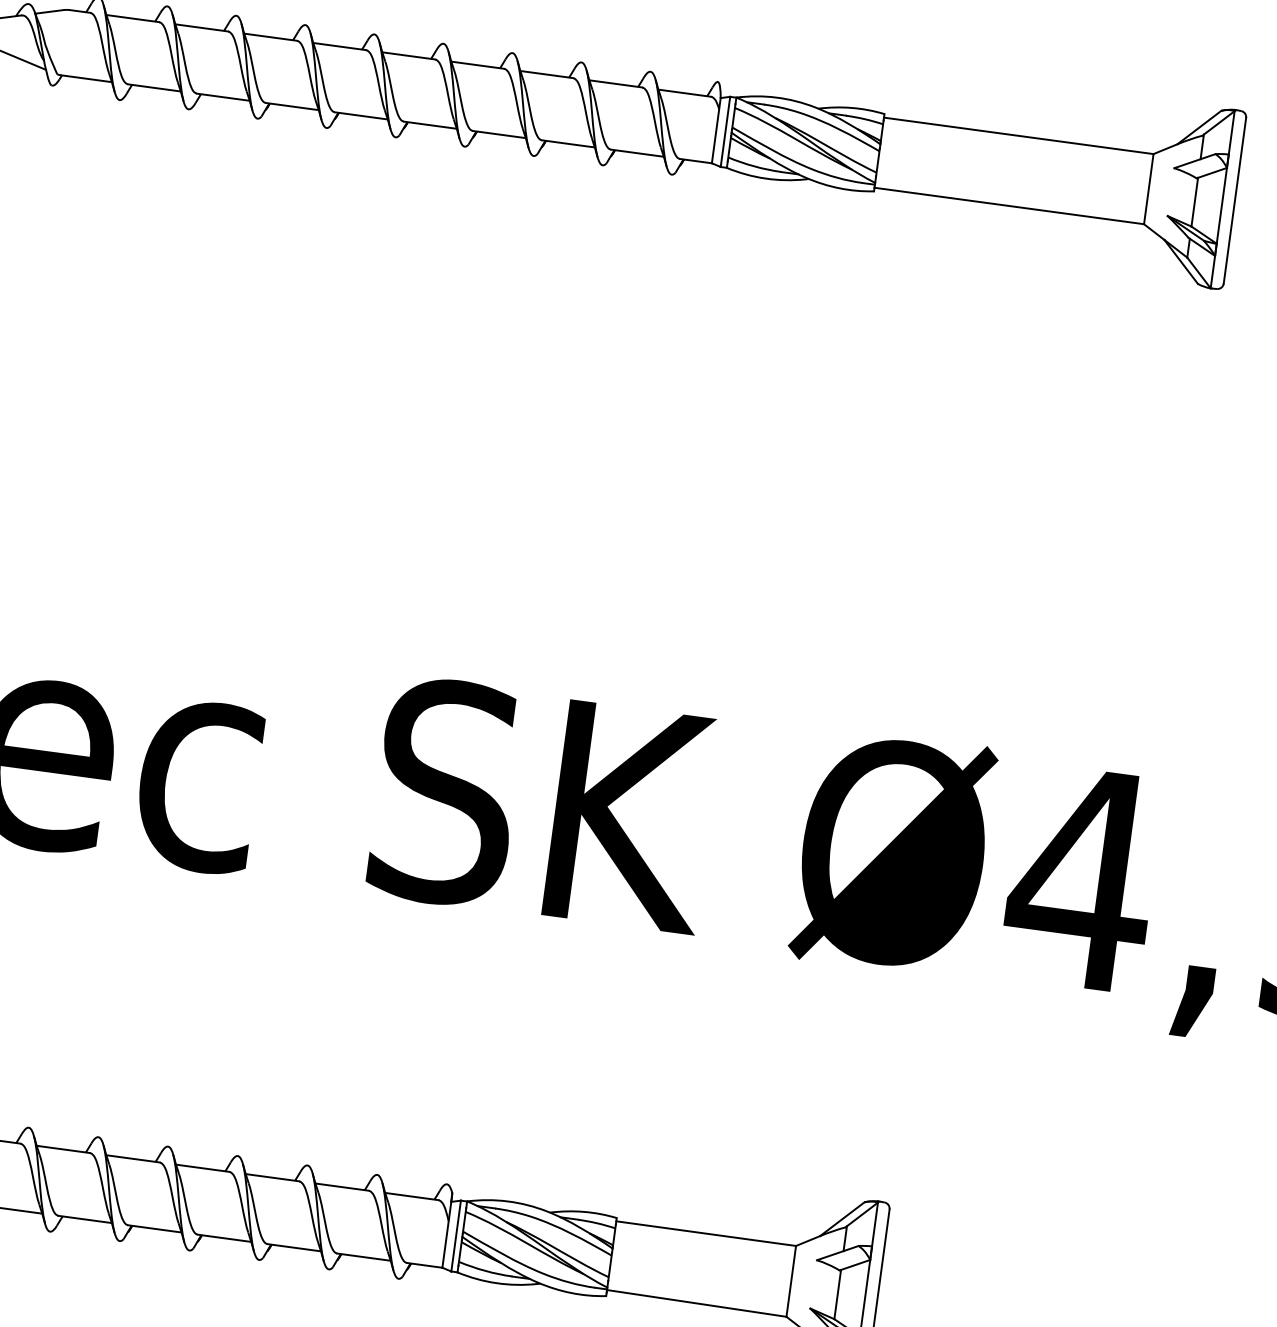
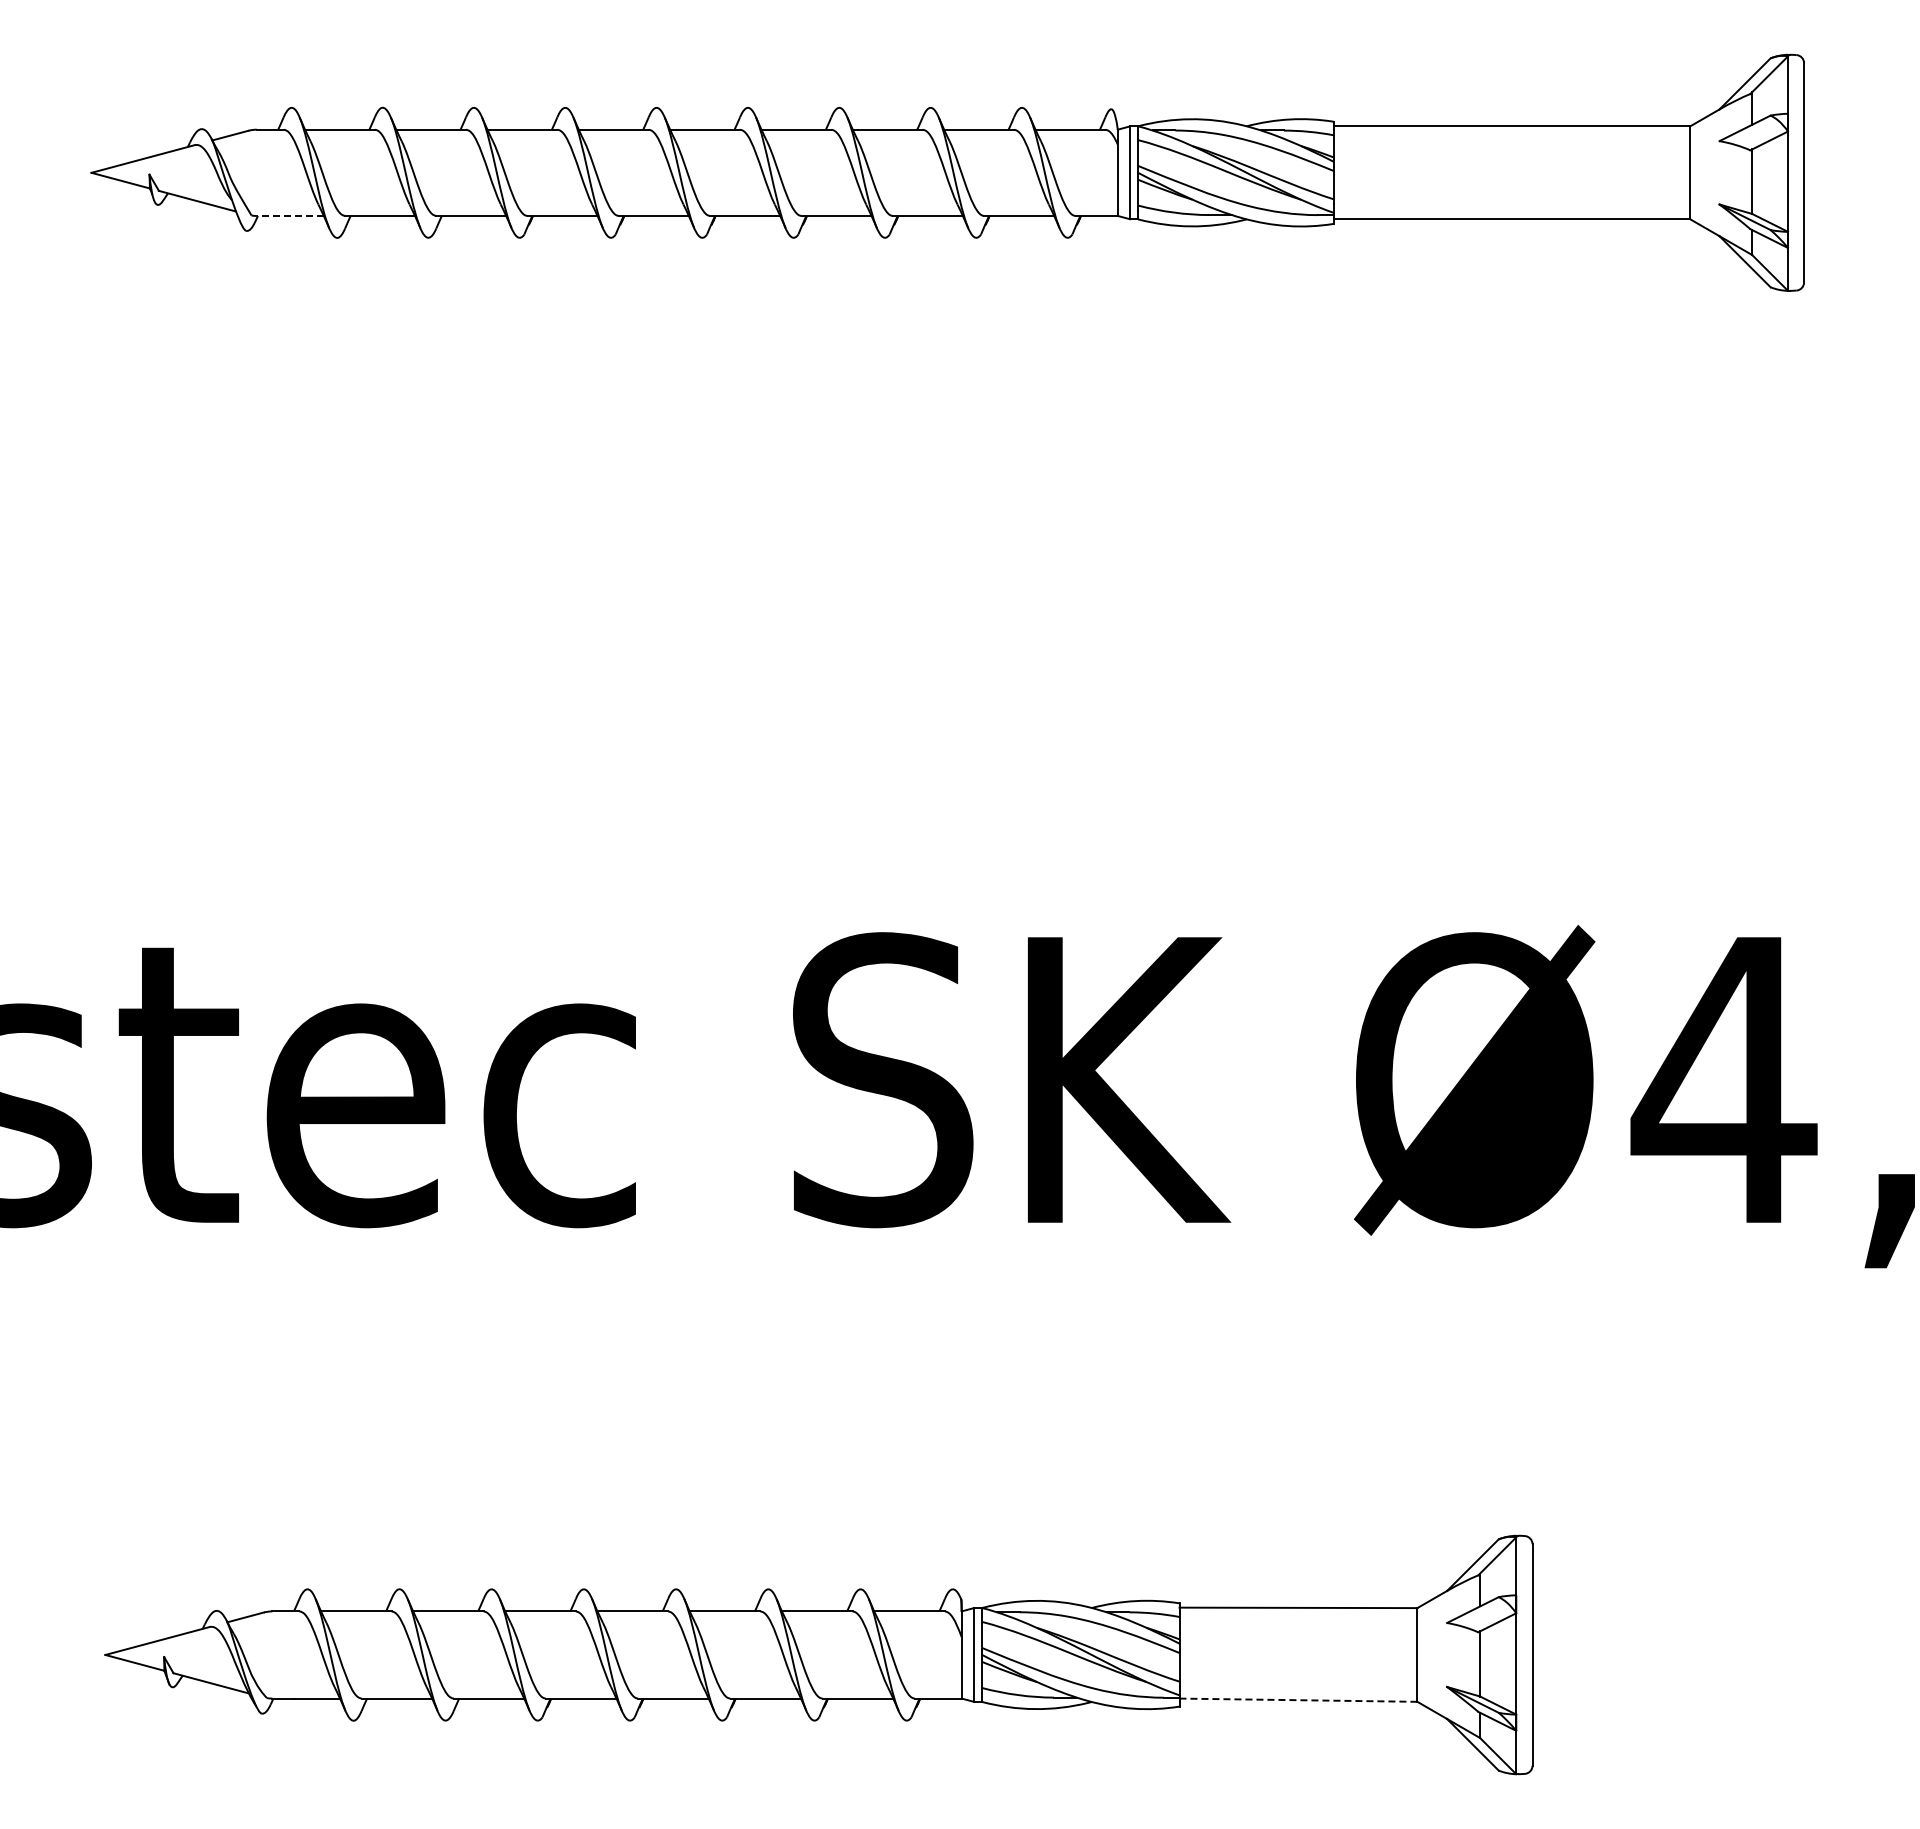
line: (85, 78) -> (289, 215), solid -> dashed
line: (696, 1303) -> (1298, 1700), solid -> dashed

